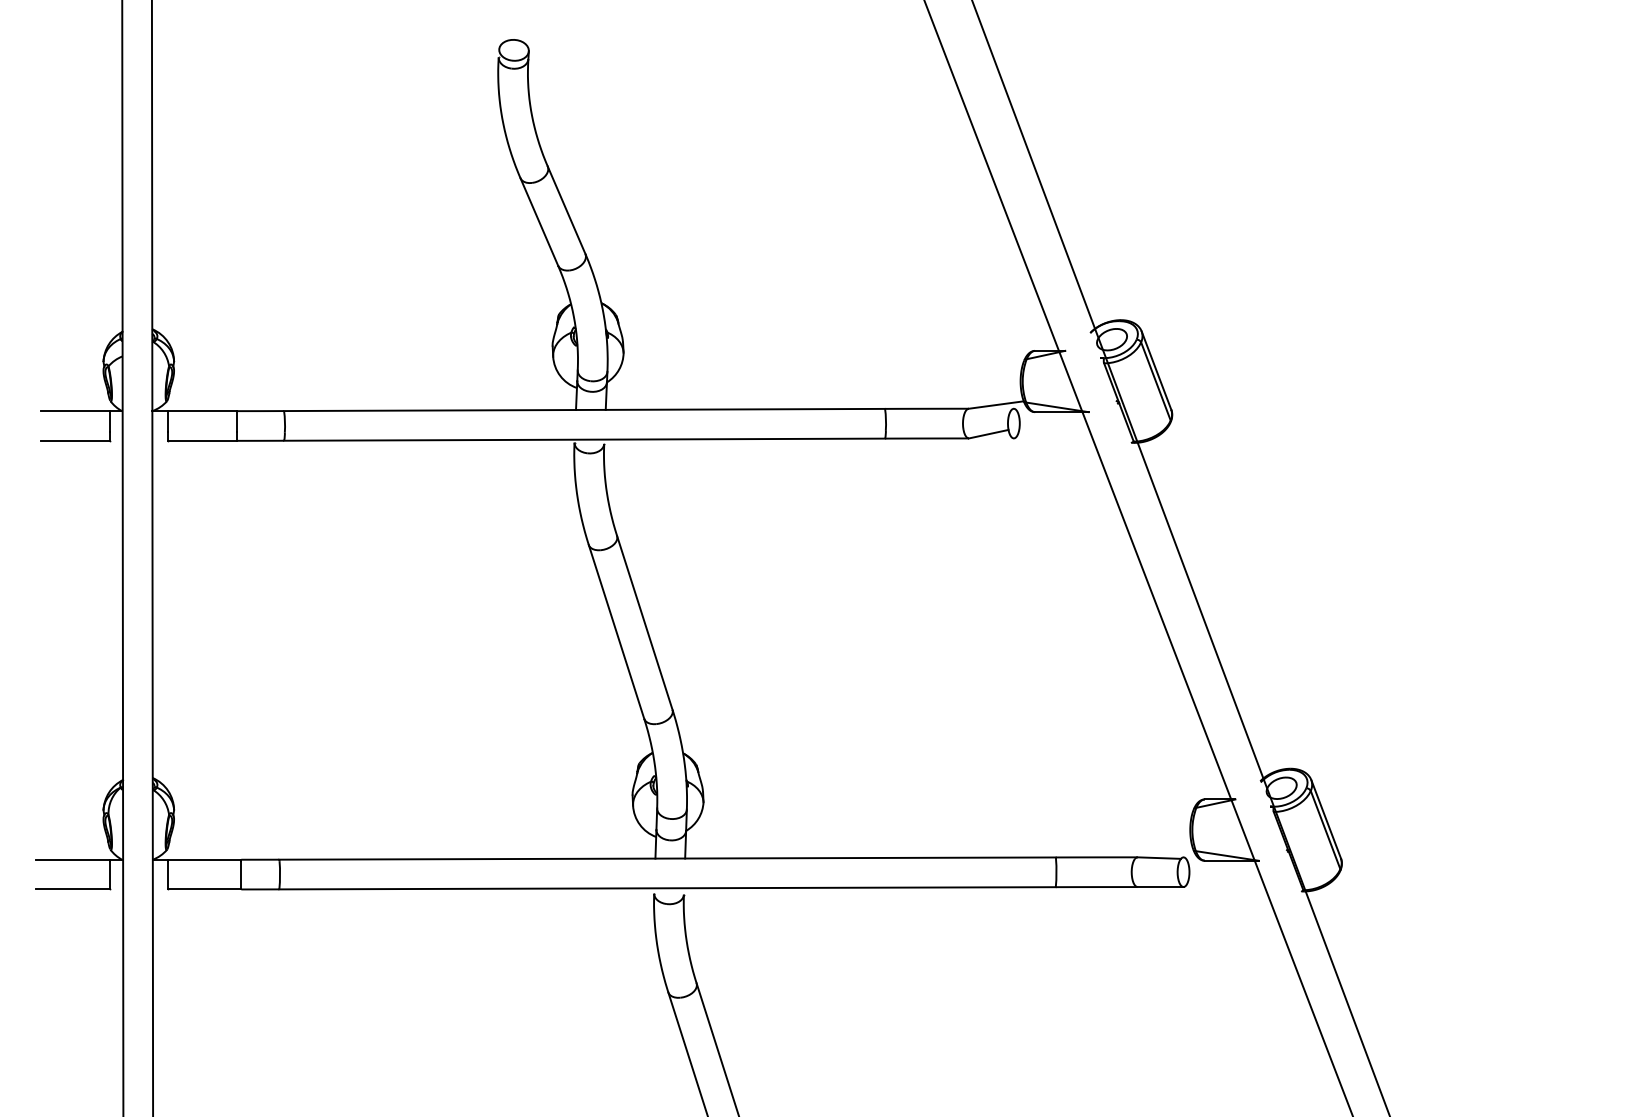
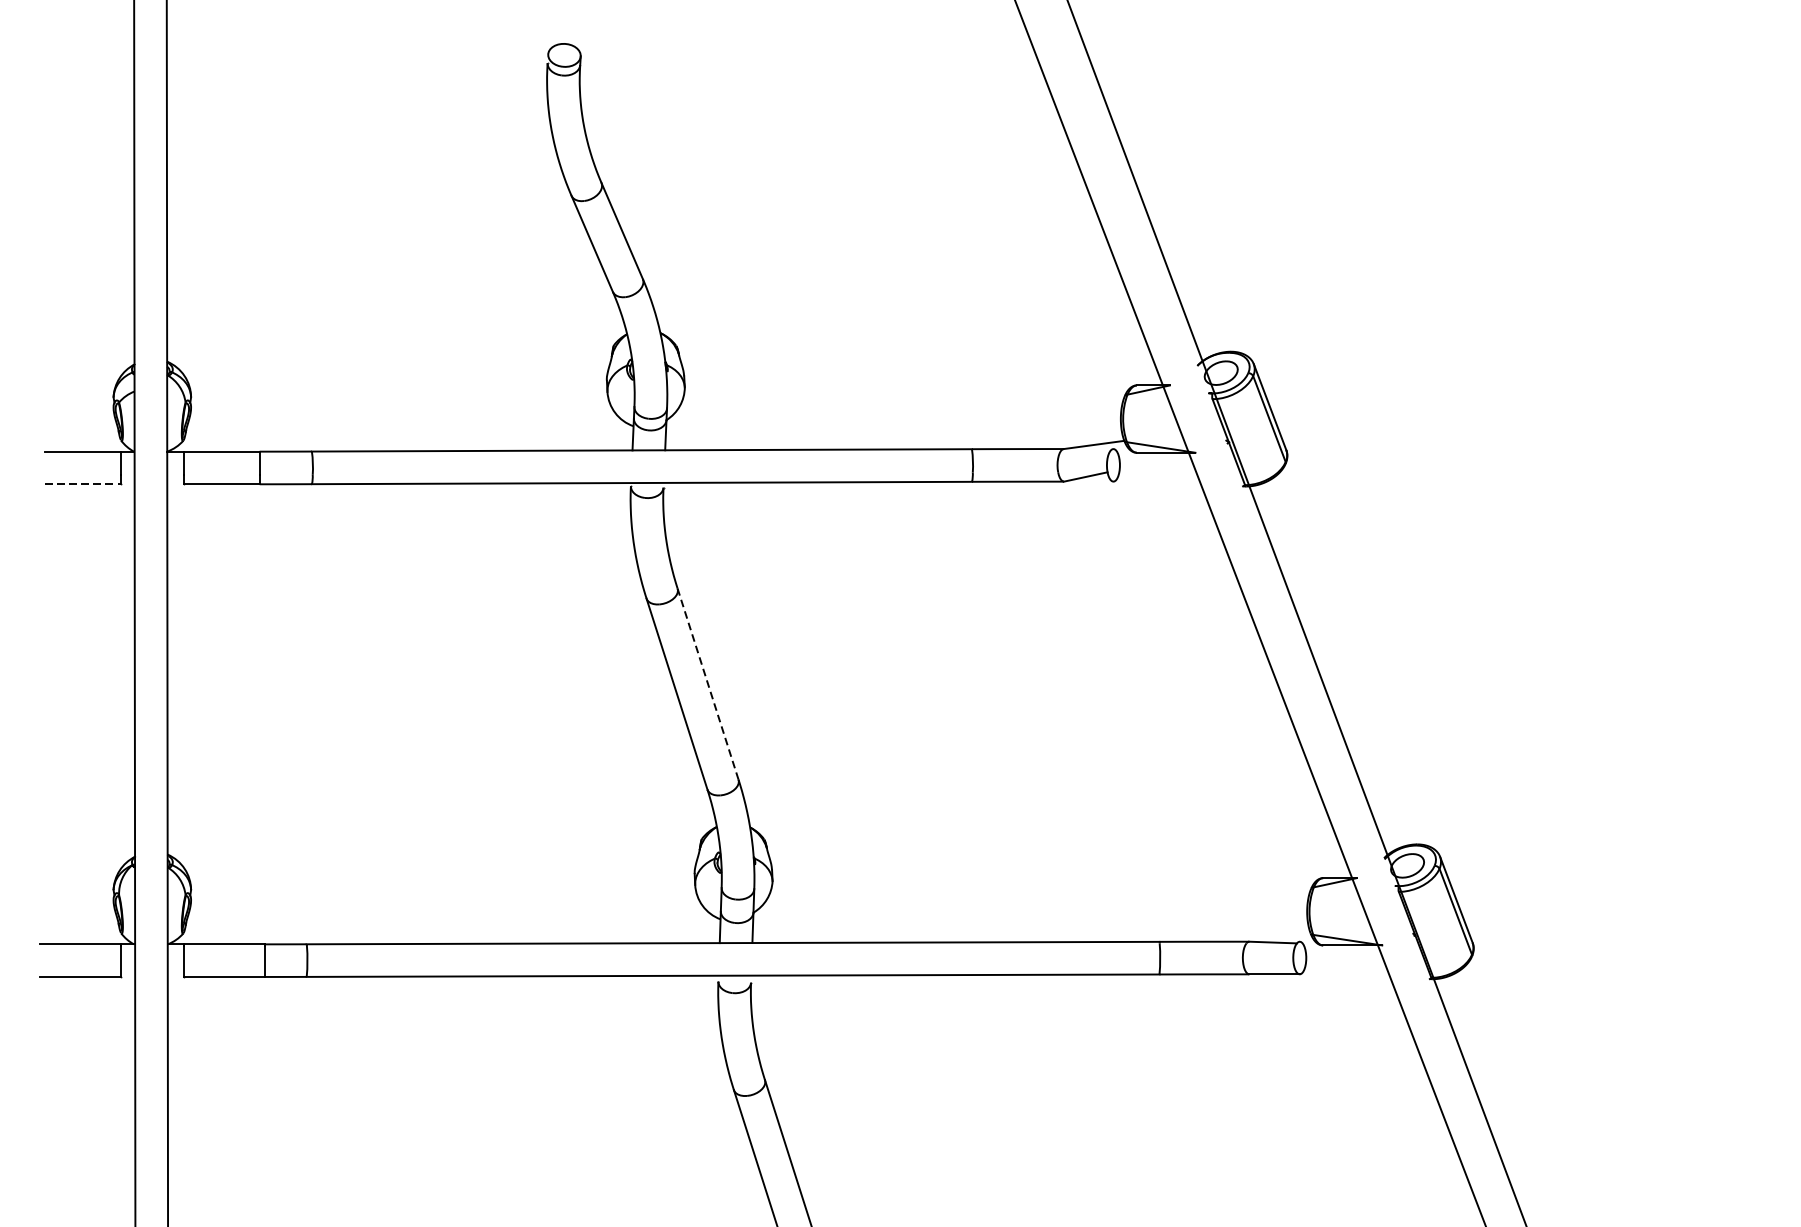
line: (75, 440) -> (82, 483), solid -> dashed
line: (644, 622) -> (707, 683), solid -> dashed

